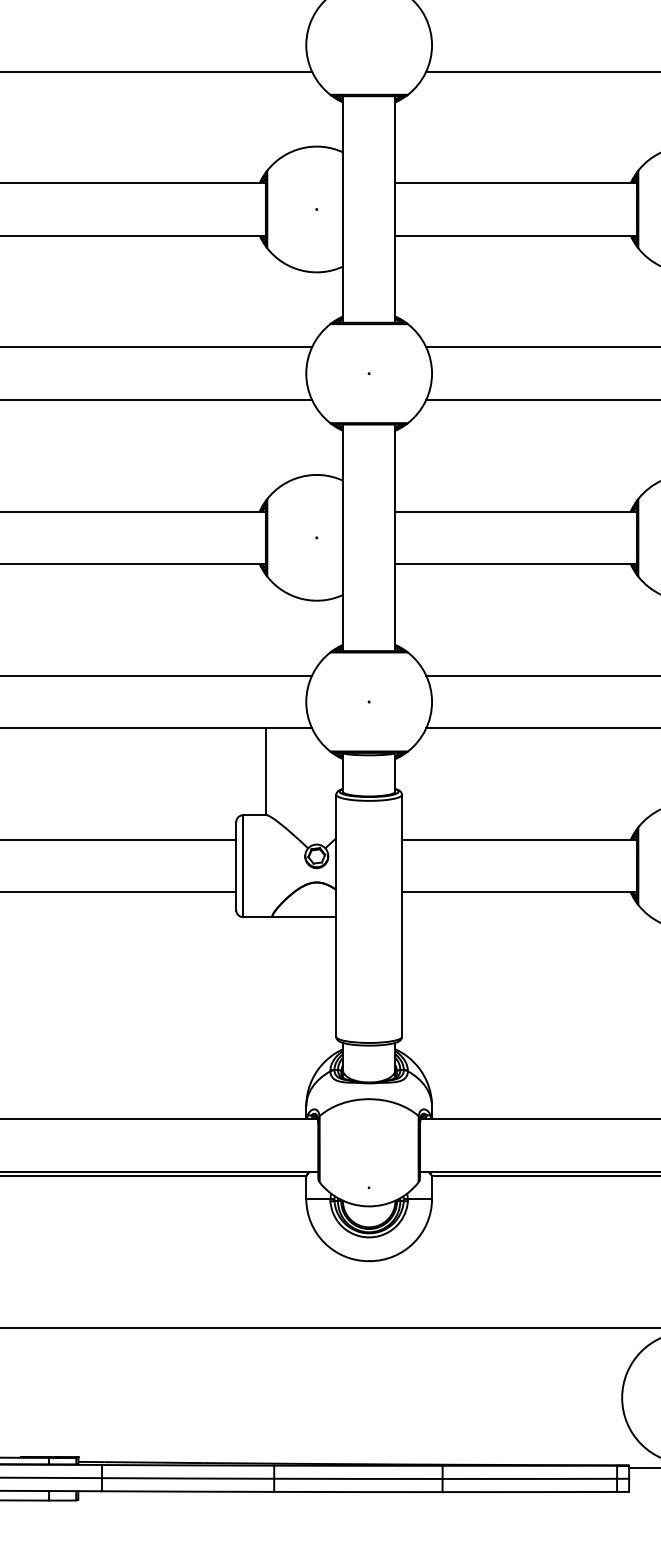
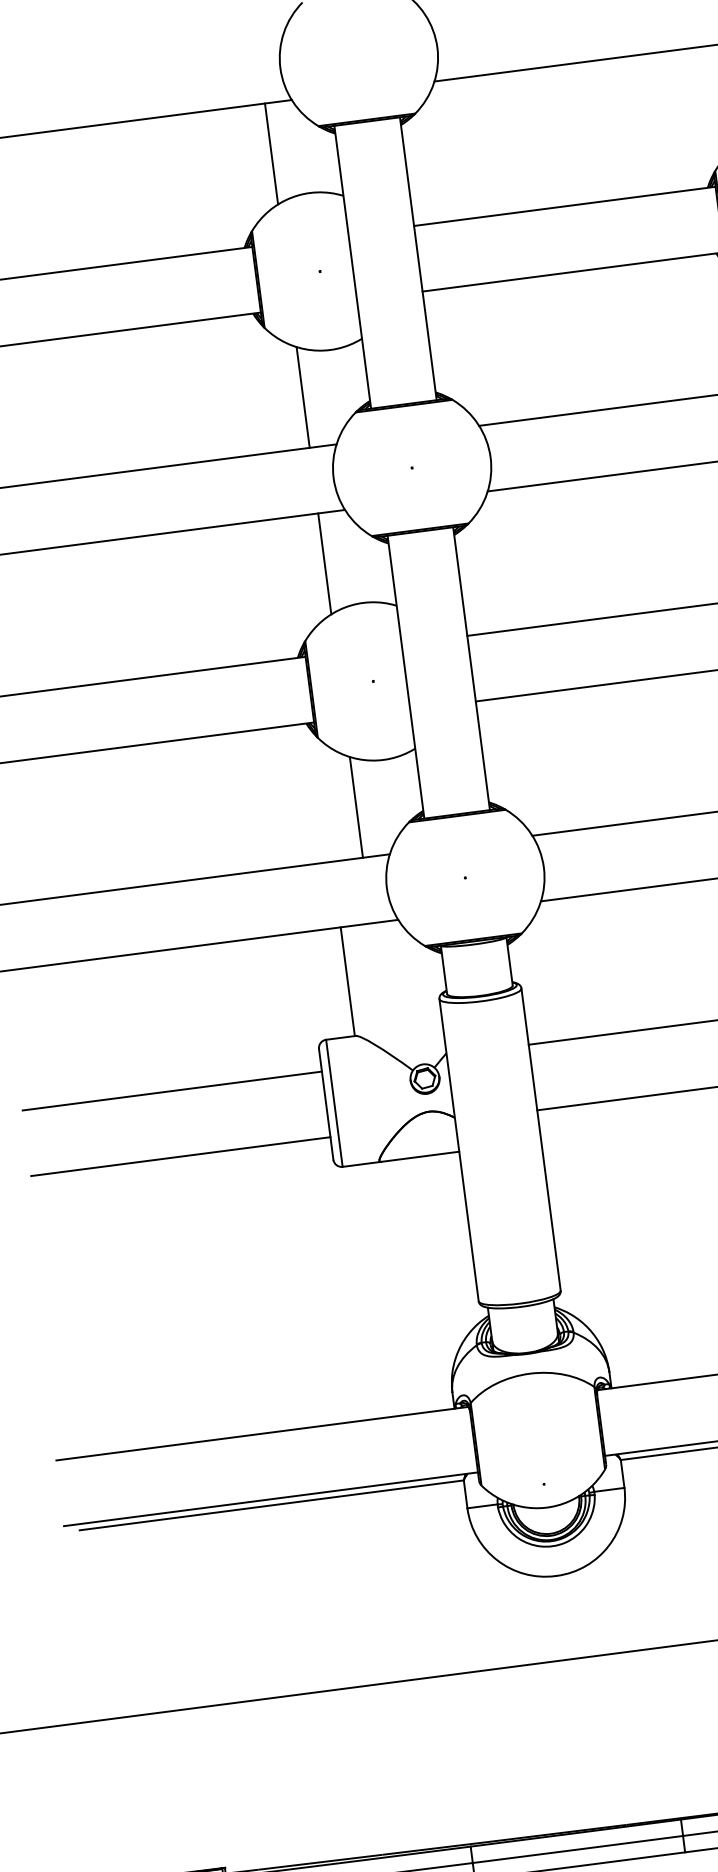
line: (290, 111) -> (271, 153), added
line: (290, 306) -> (303, 396), added
line: (290, 439) -> (324, 562), added
line: (290, 634) -> (356, 806), added

